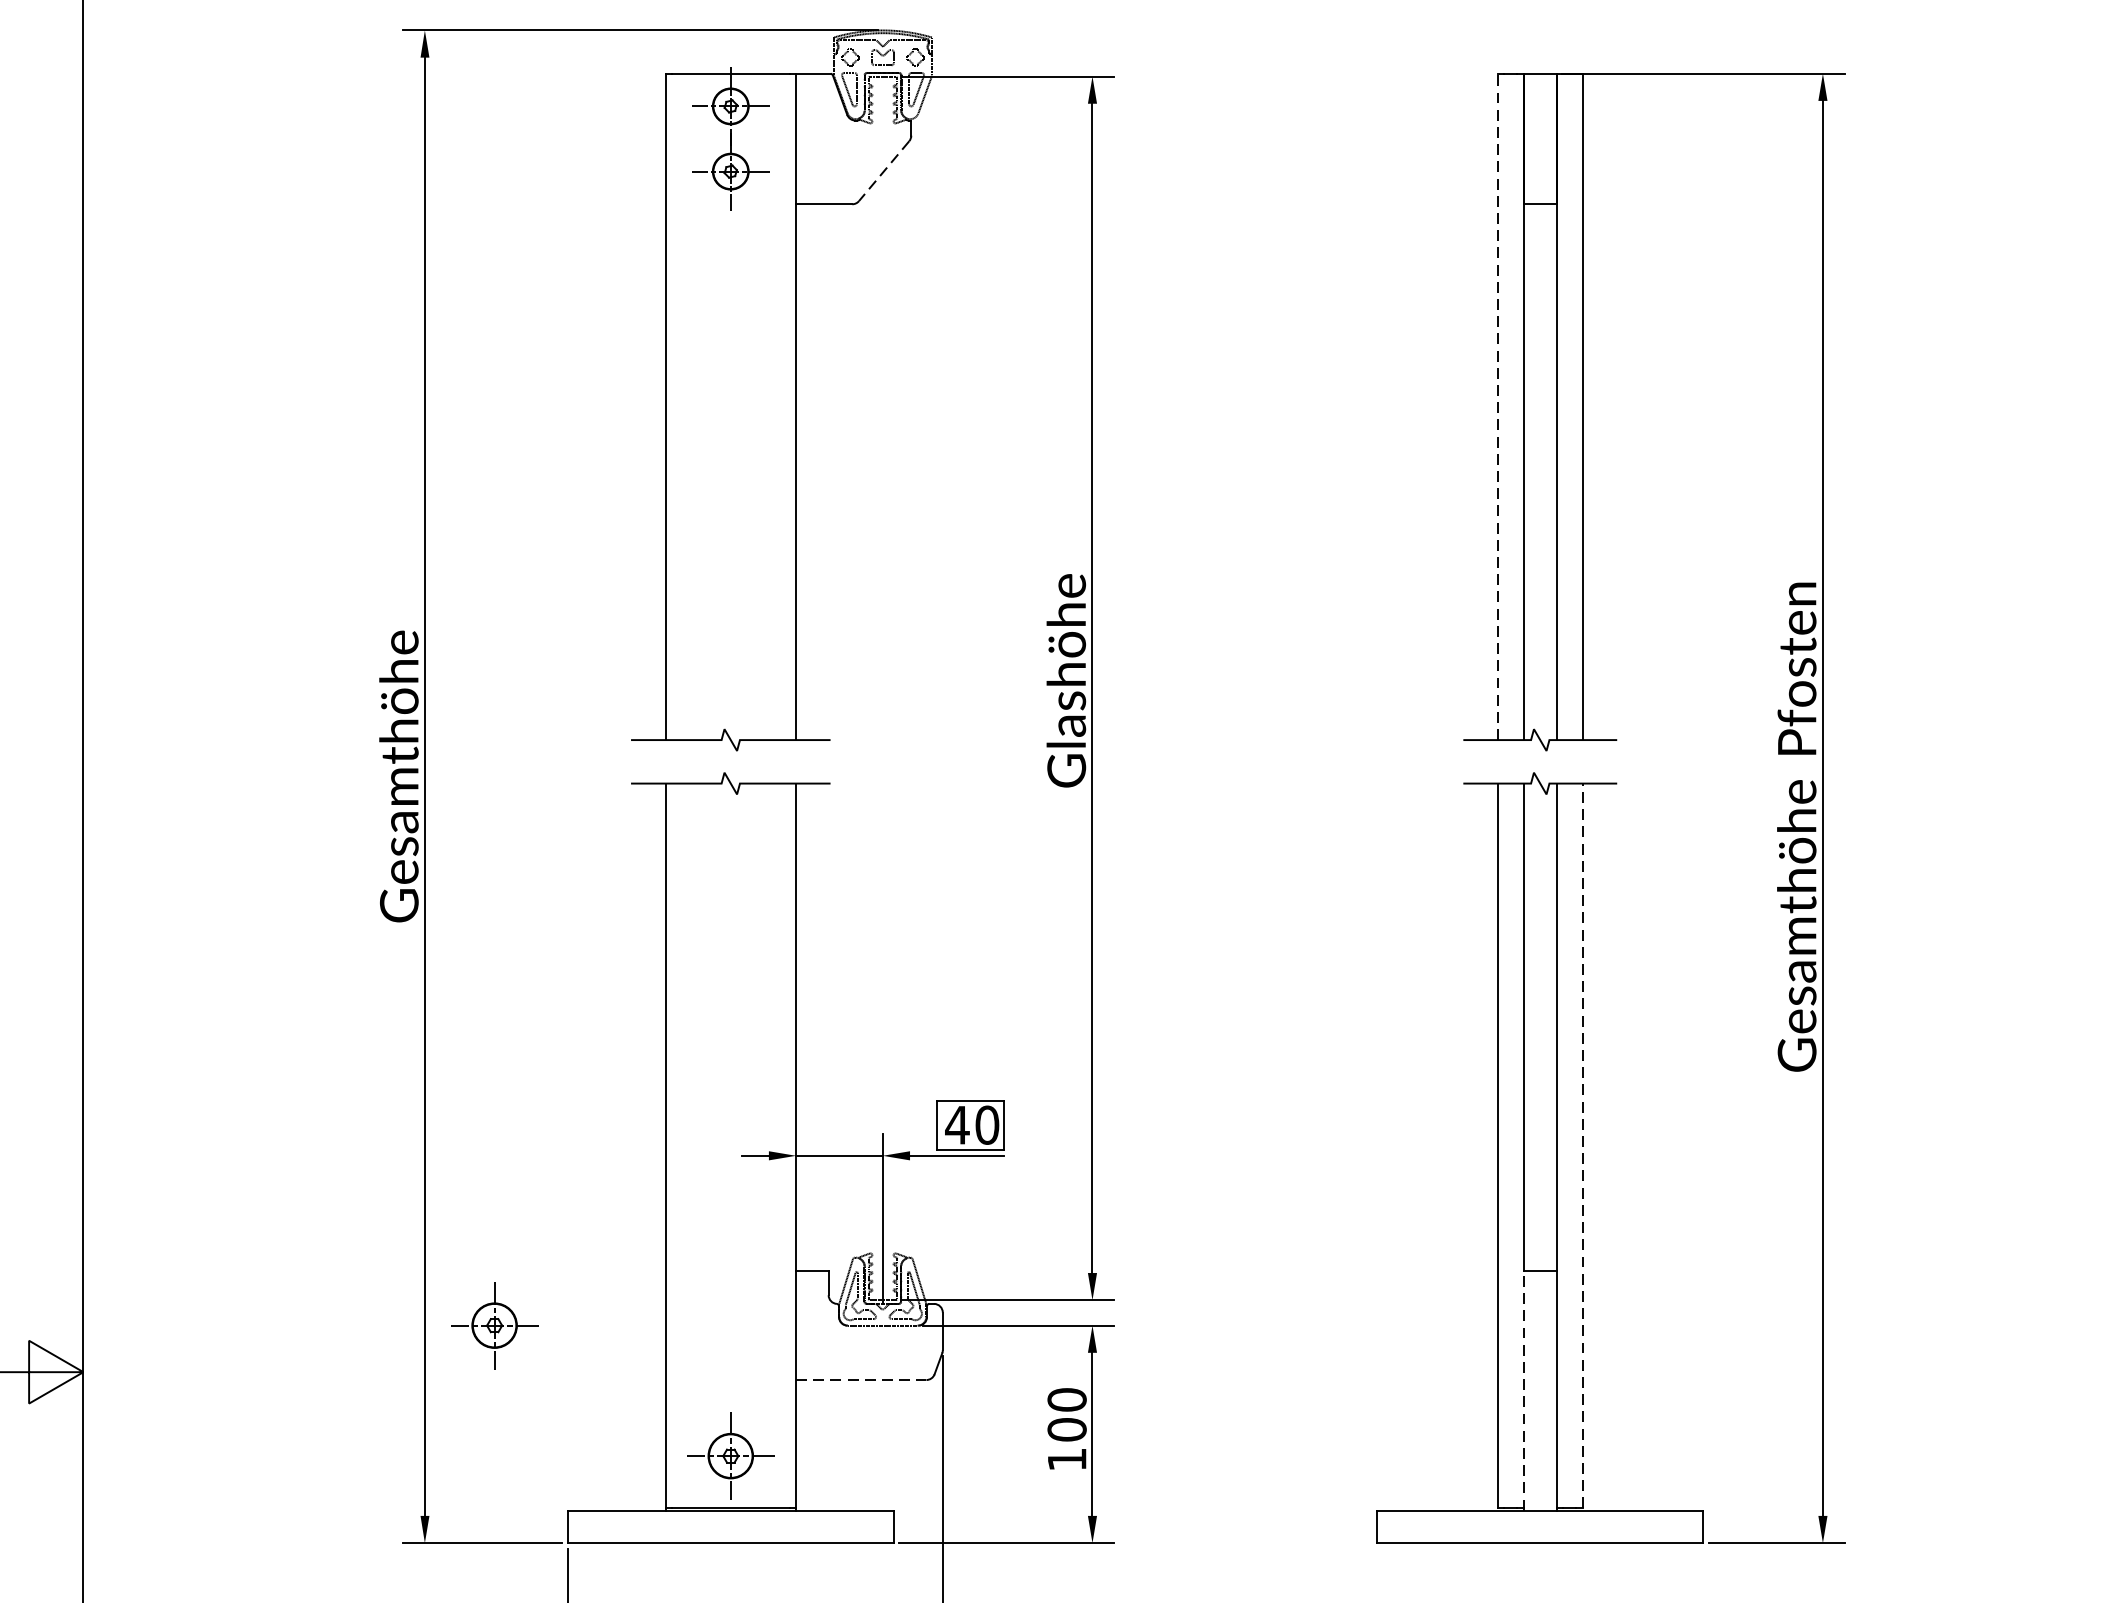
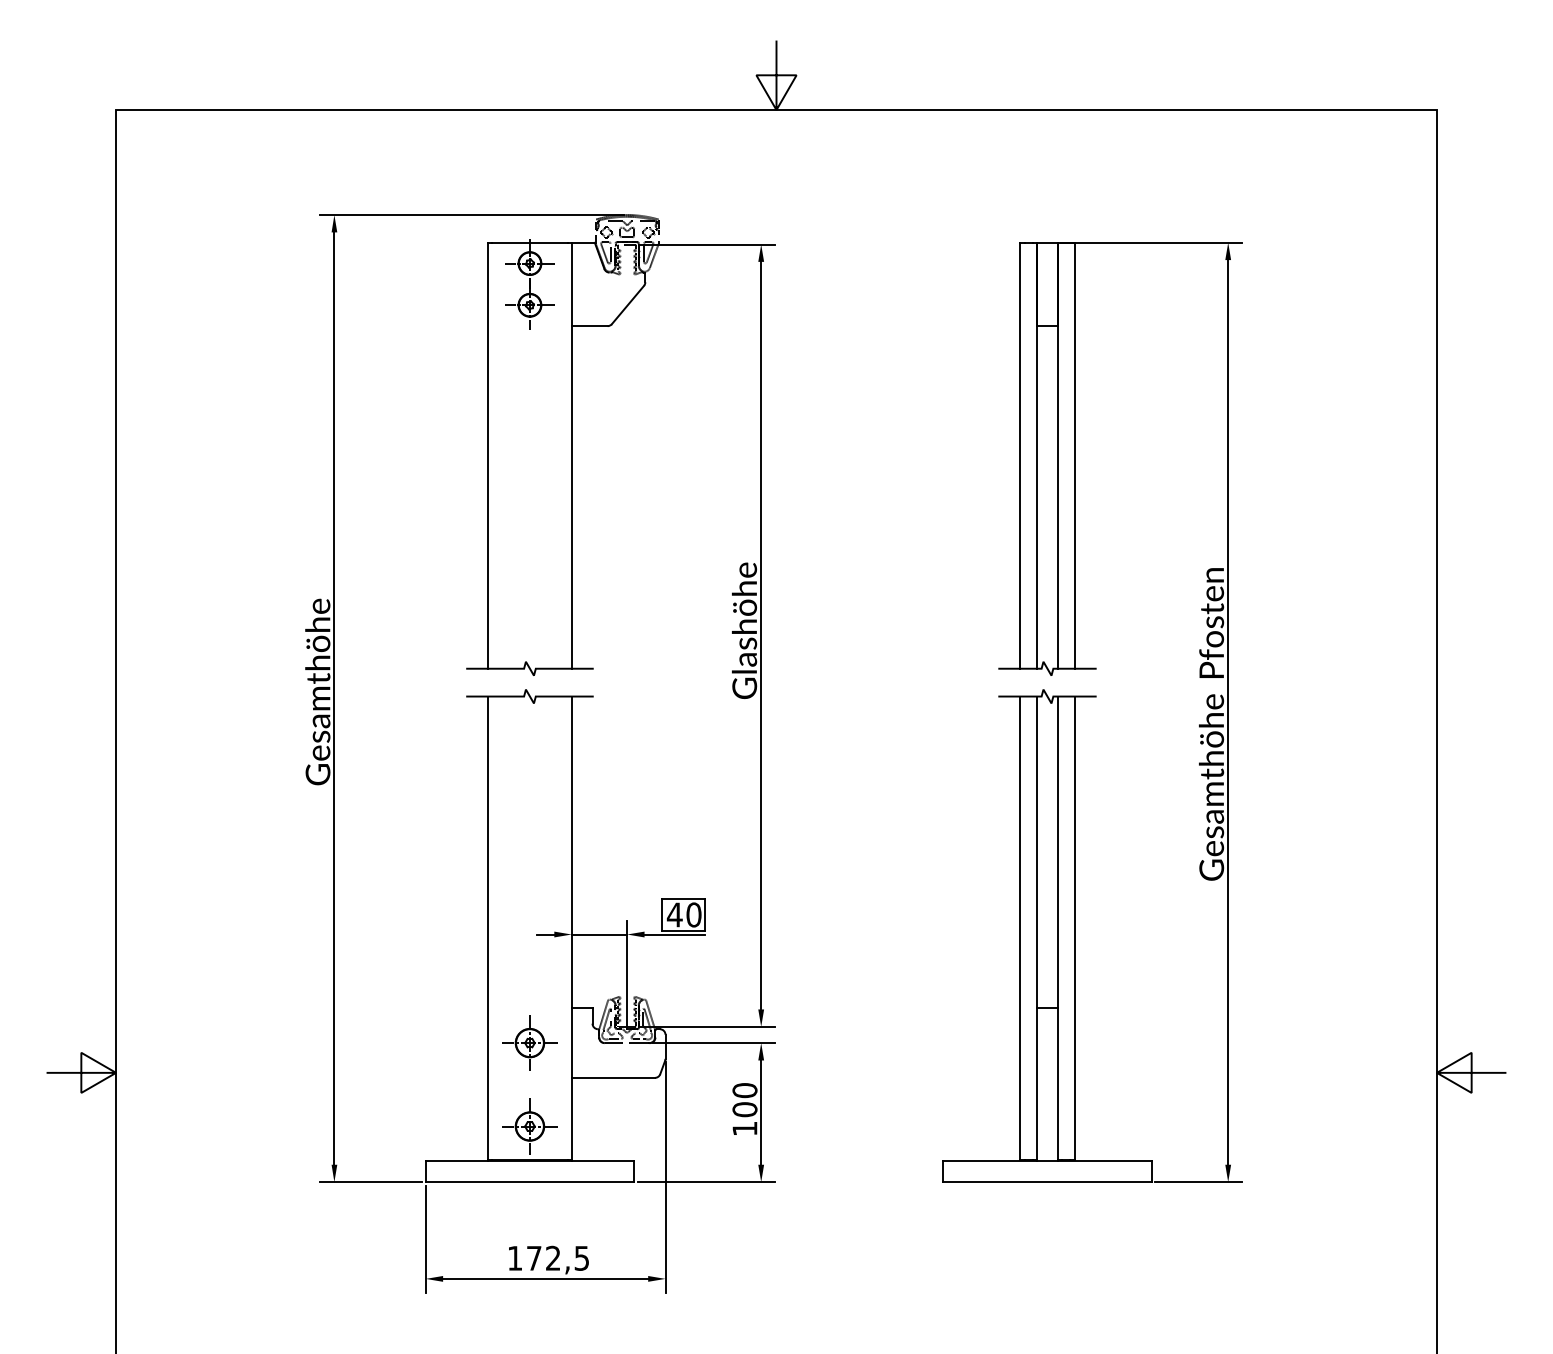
line: (883, 171) -> (627, 305), dashed -> solid
line: (1498, 406) -> (1020, 455), dashed -> solid
line: (1582, 1146) -> (1074, 928), dashed -> solid
part: (493, 1324) -> (529, 1042), moved
line: (861, 1379) -> (613, 1077), dashed -> solid
line: (1524, 1390) -> (1037, 1084), dashed -> solid

